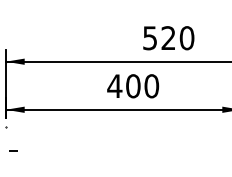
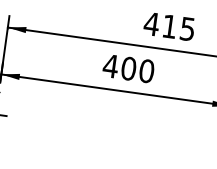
text: (168, 38) -> (169, 26), 520 -> 415

